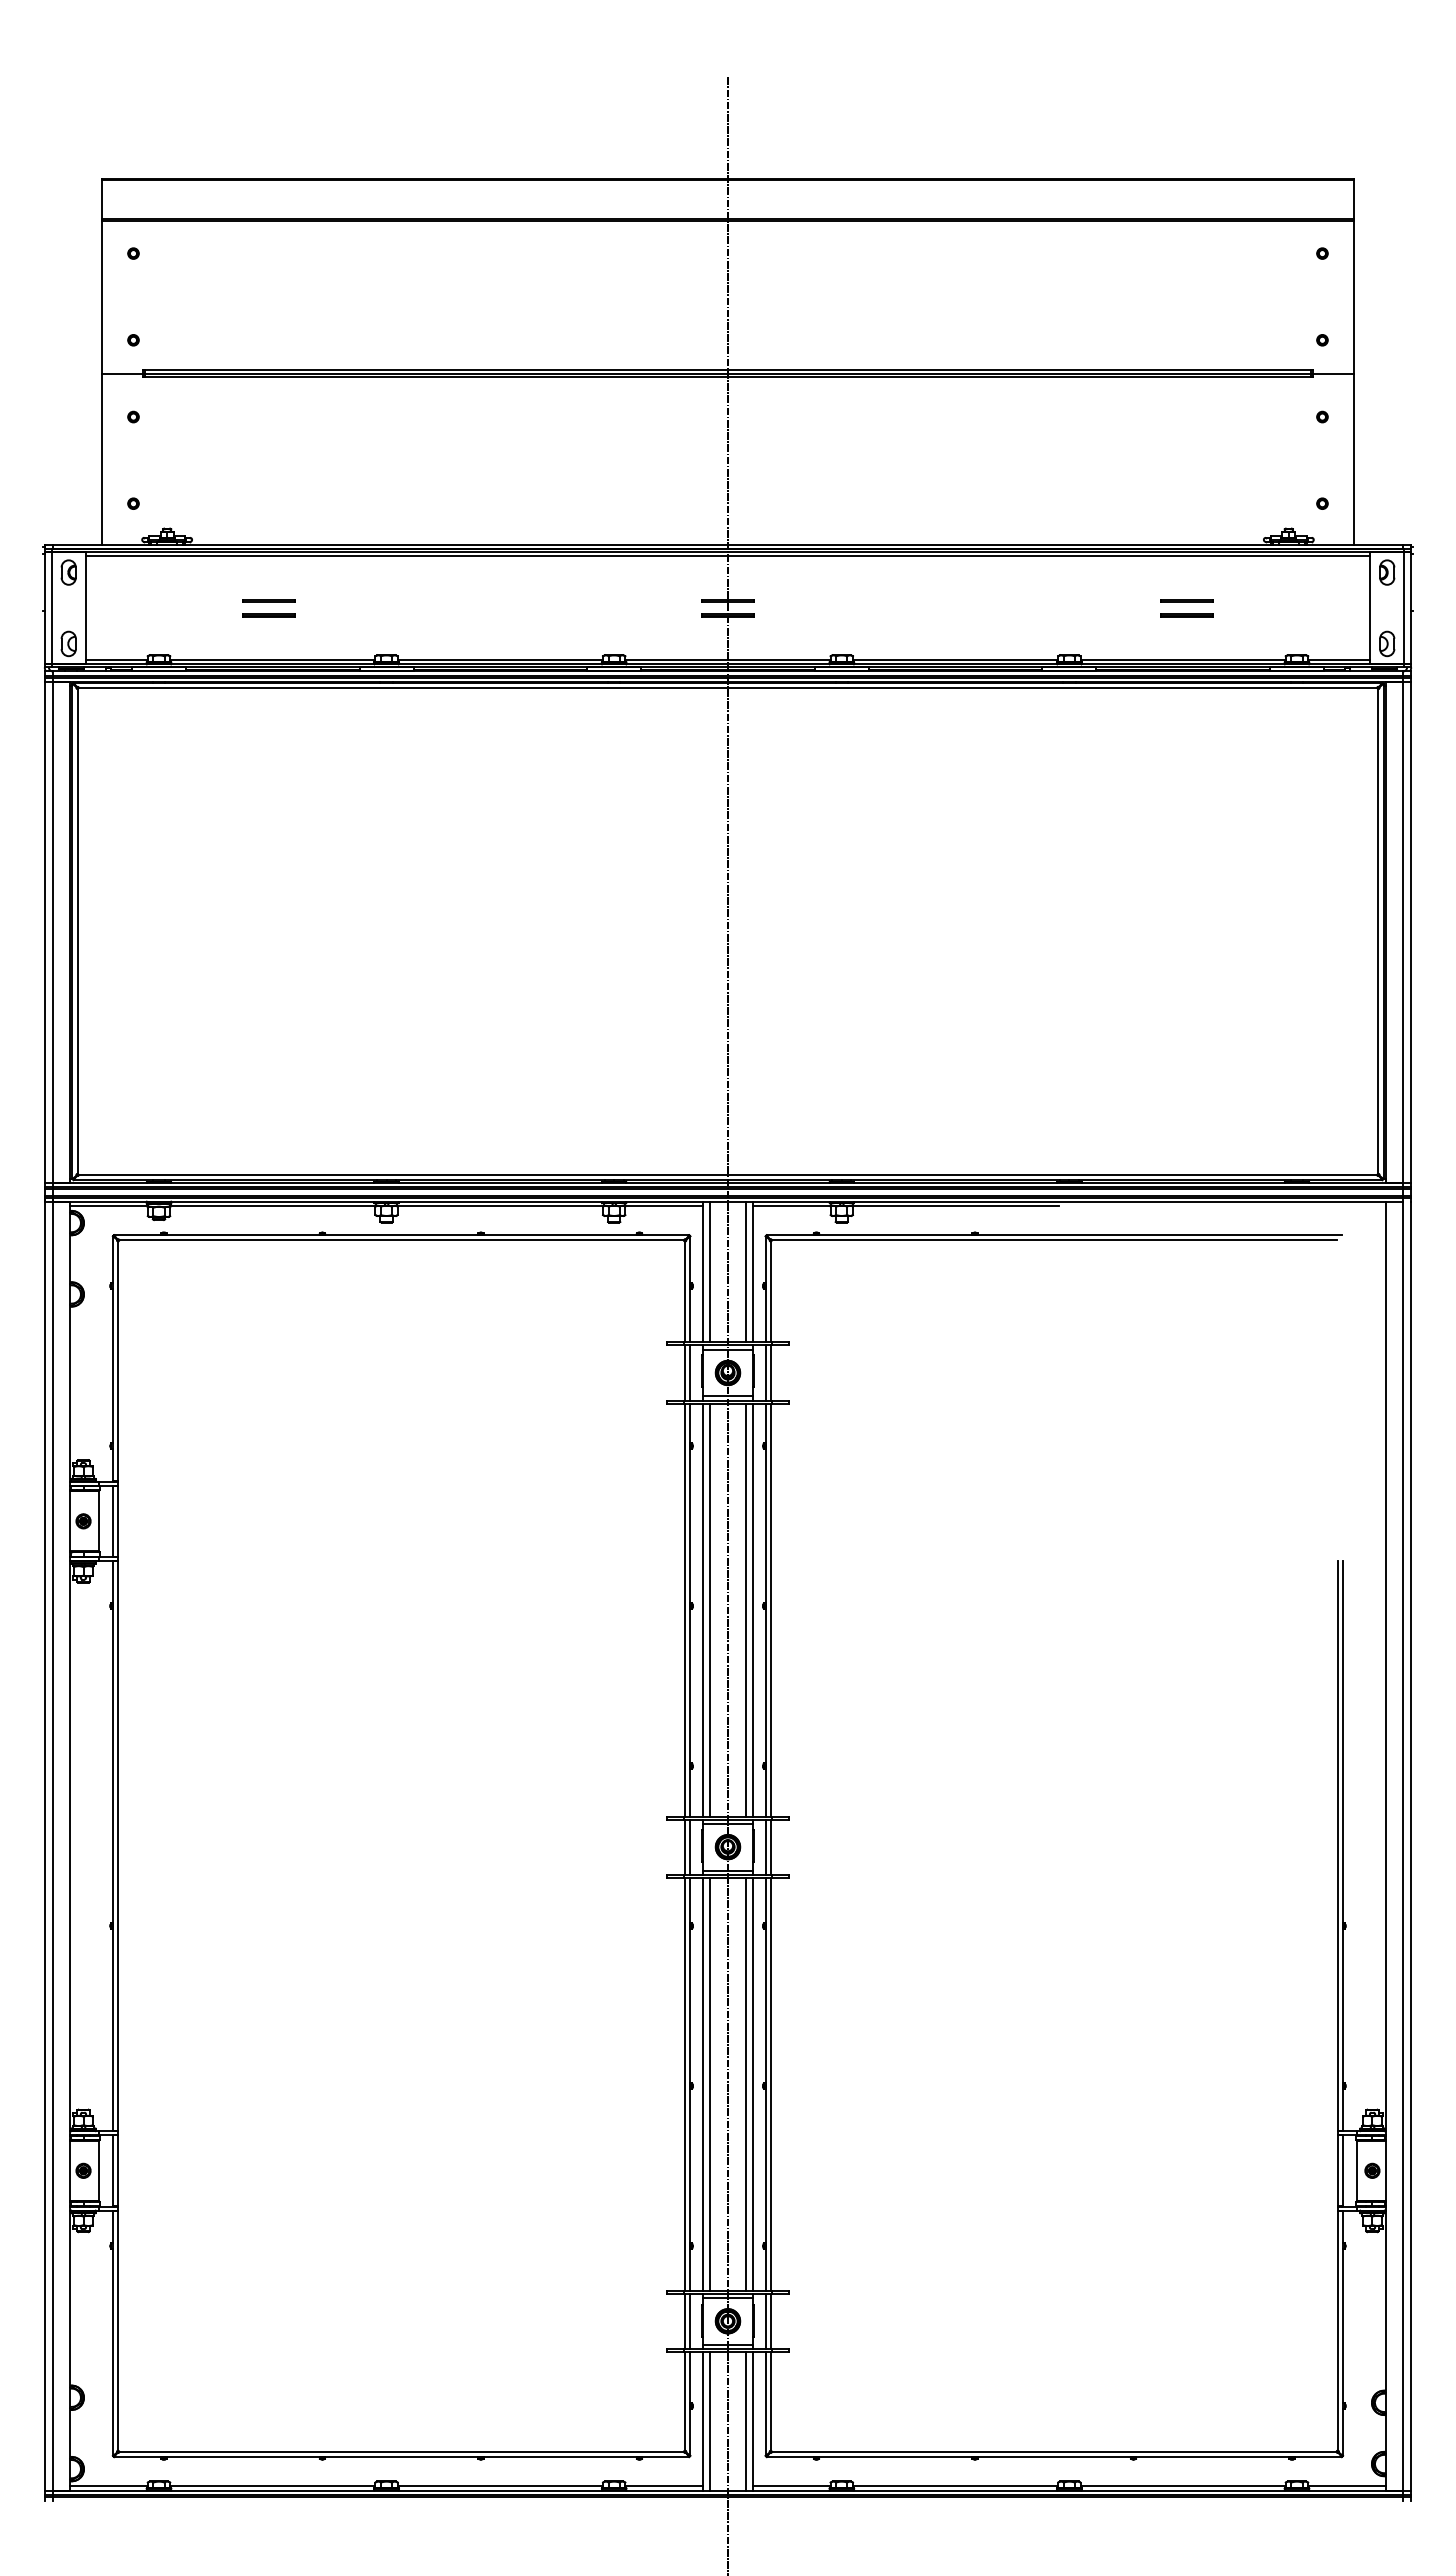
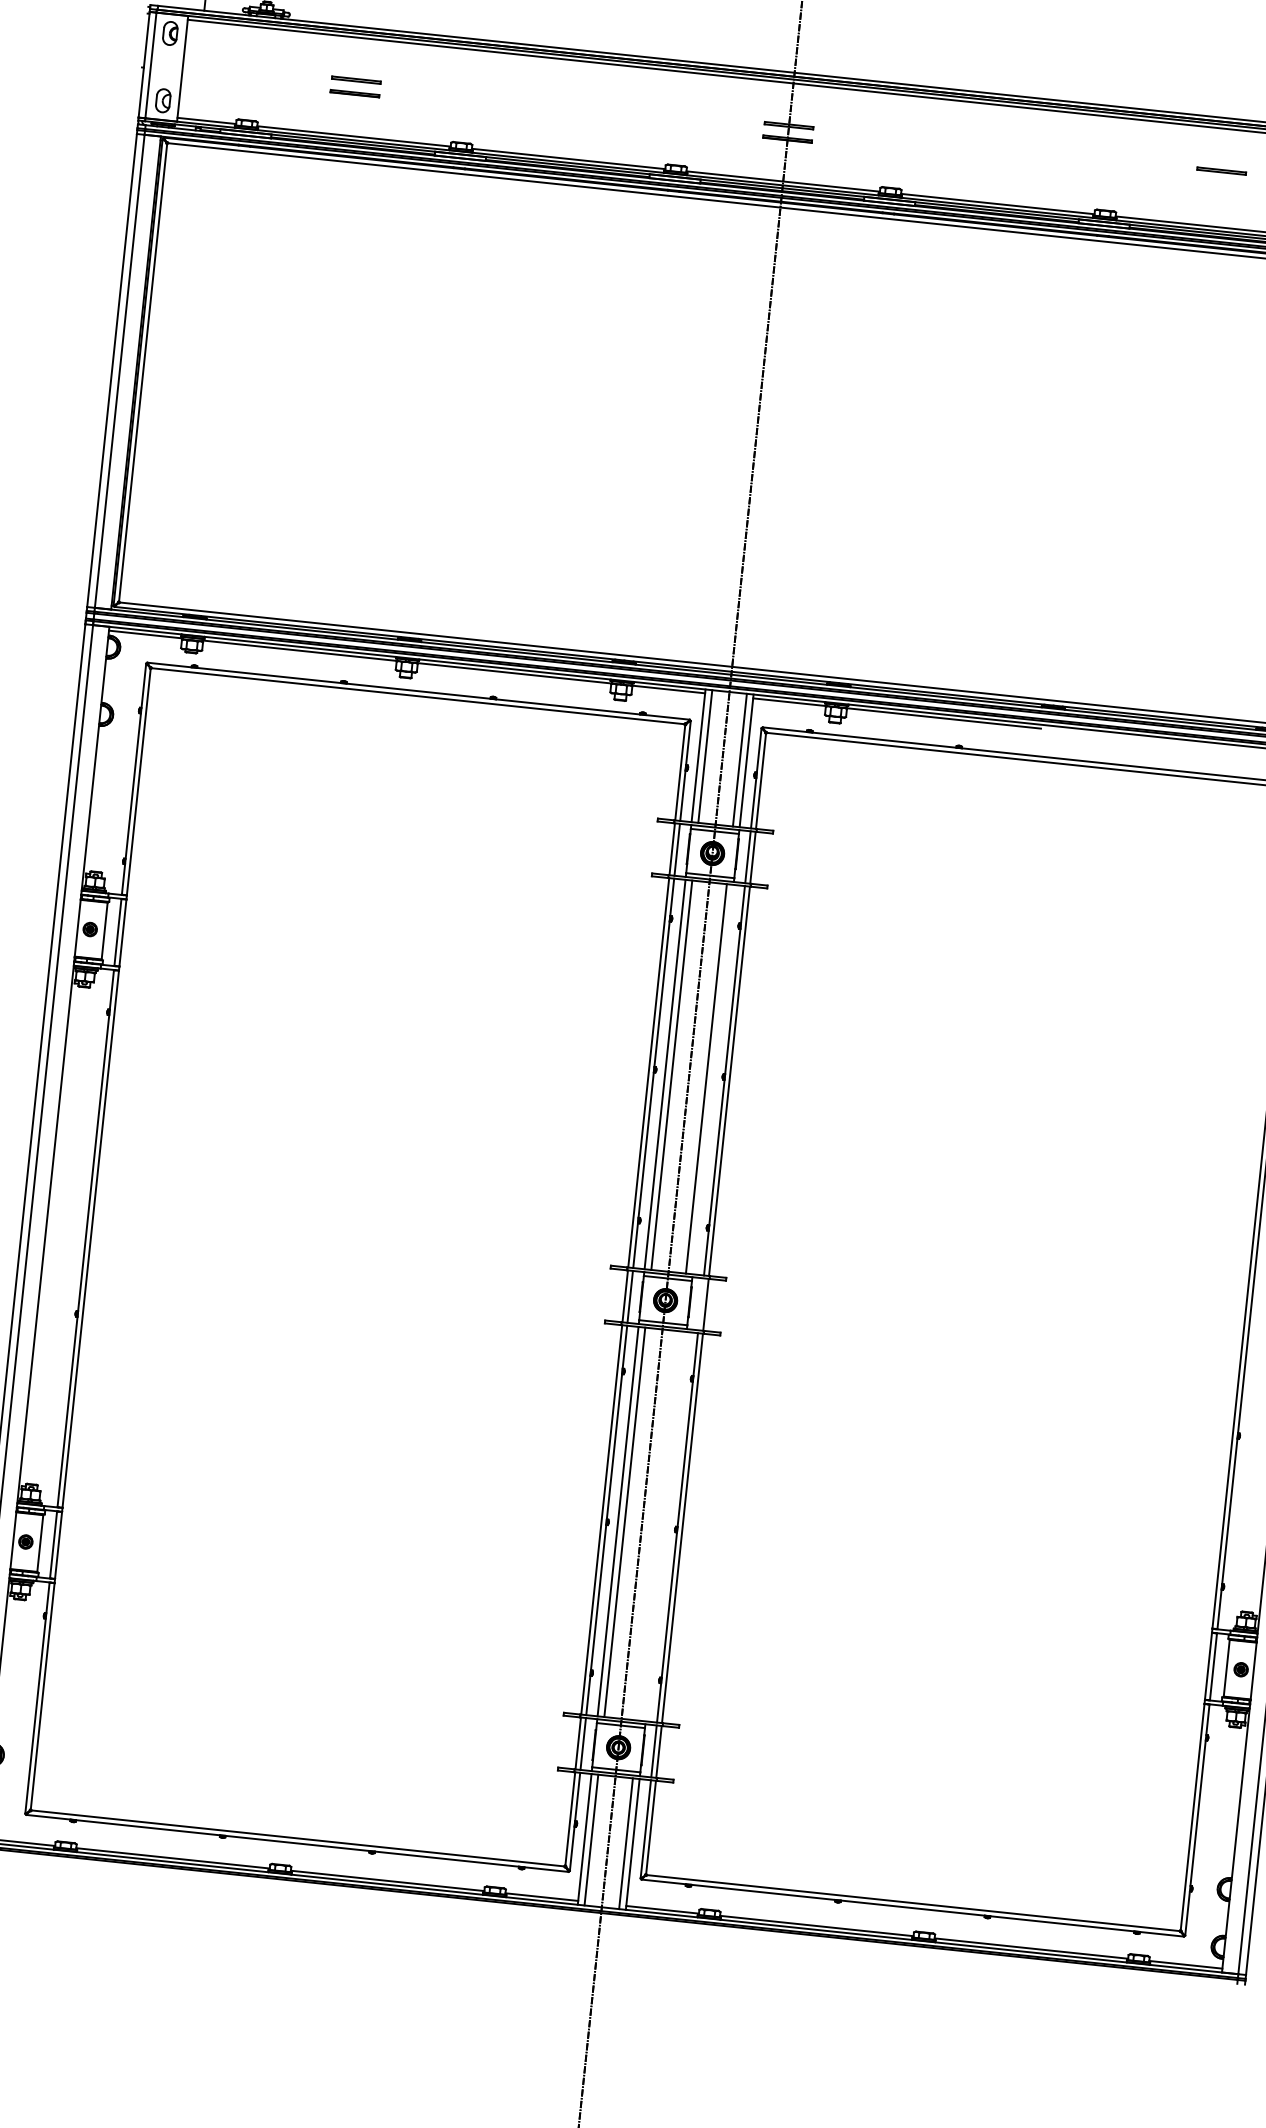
line: (1186, 615) -> (1219, 184), removed
line: (753, 1609) -> (713, 1079), removed
line: (765, 1846) -> (701, 1303), removed
line: (746, 2083) -> (659, 1525), removed
line: (753, 2083) -> (666, 1526), removed

